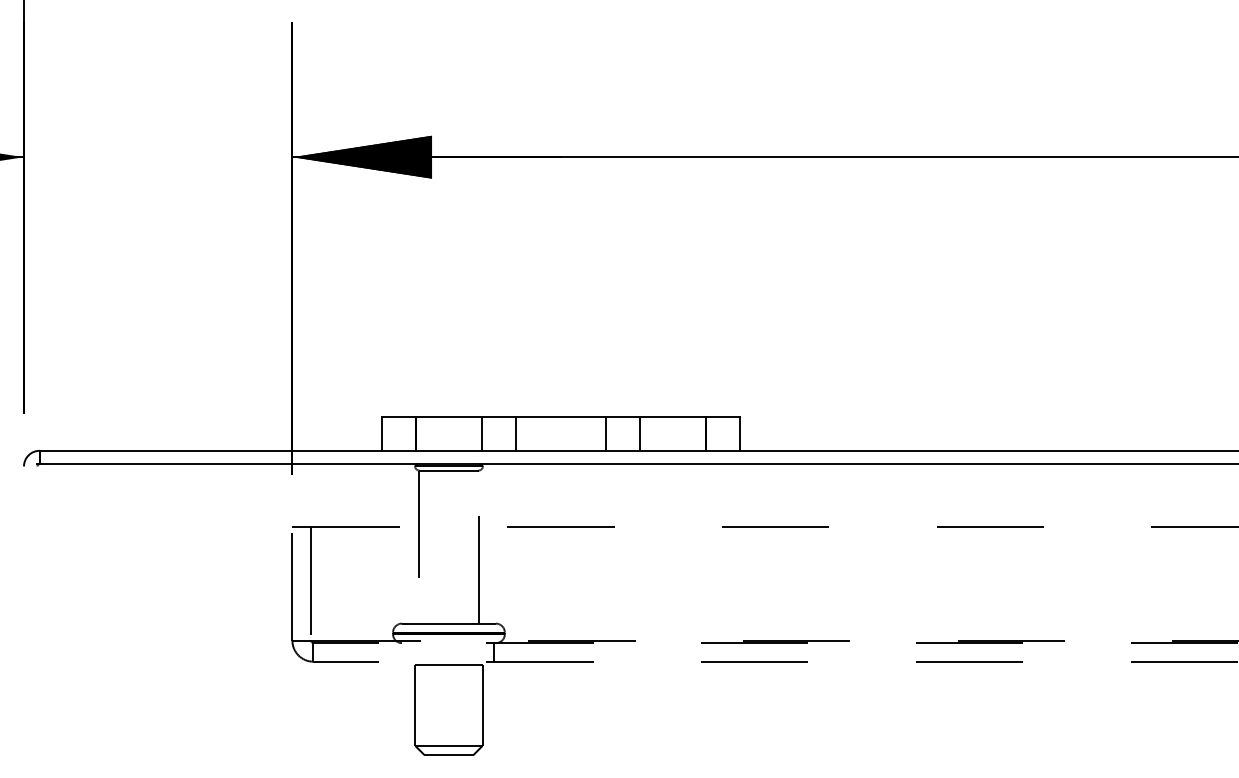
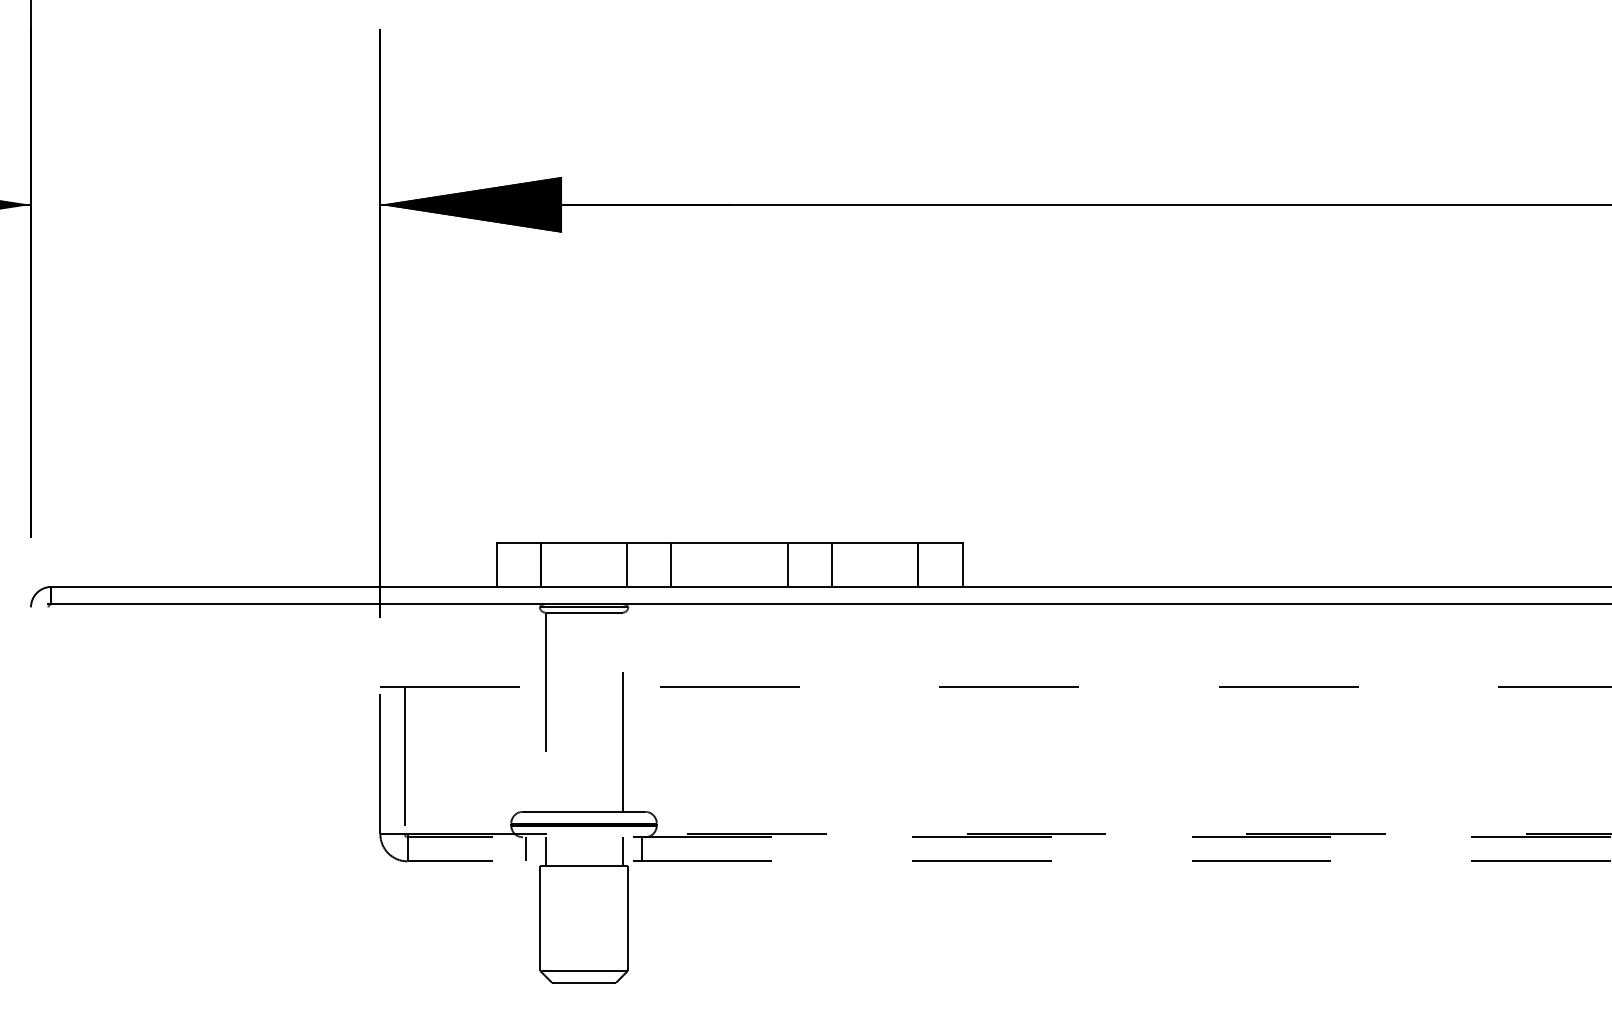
line: (403, 652) -> (525, 849), added
line: (419, 654) -> (545, 851), added
line: (478, 654) -> (622, 851), added

